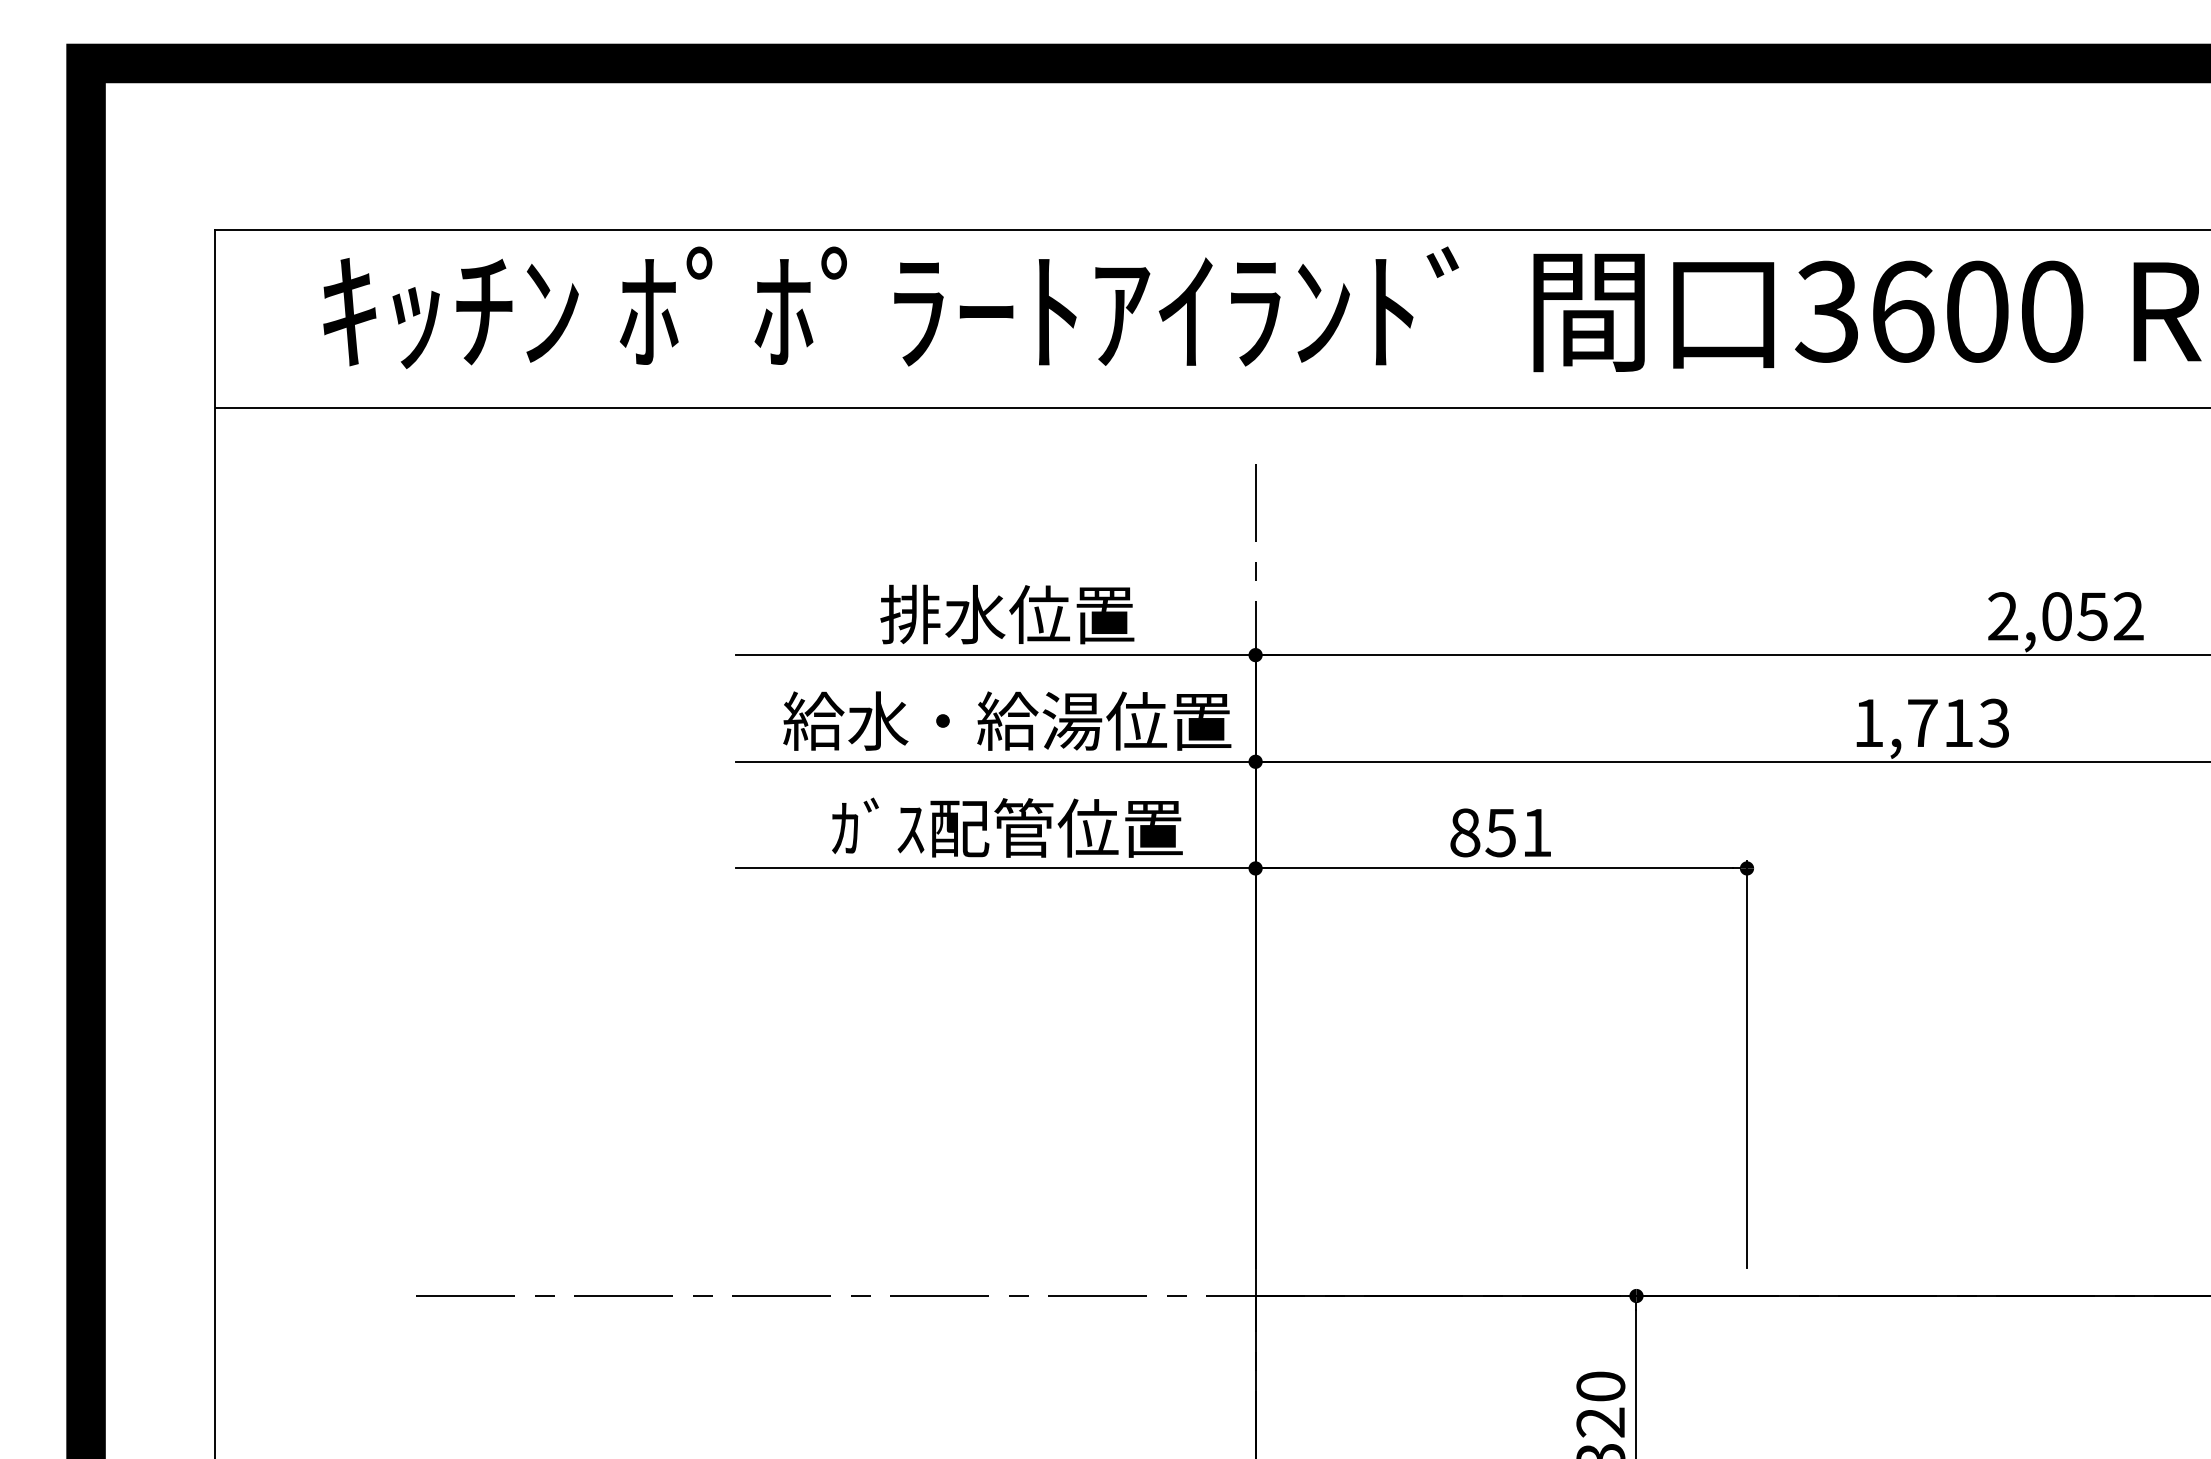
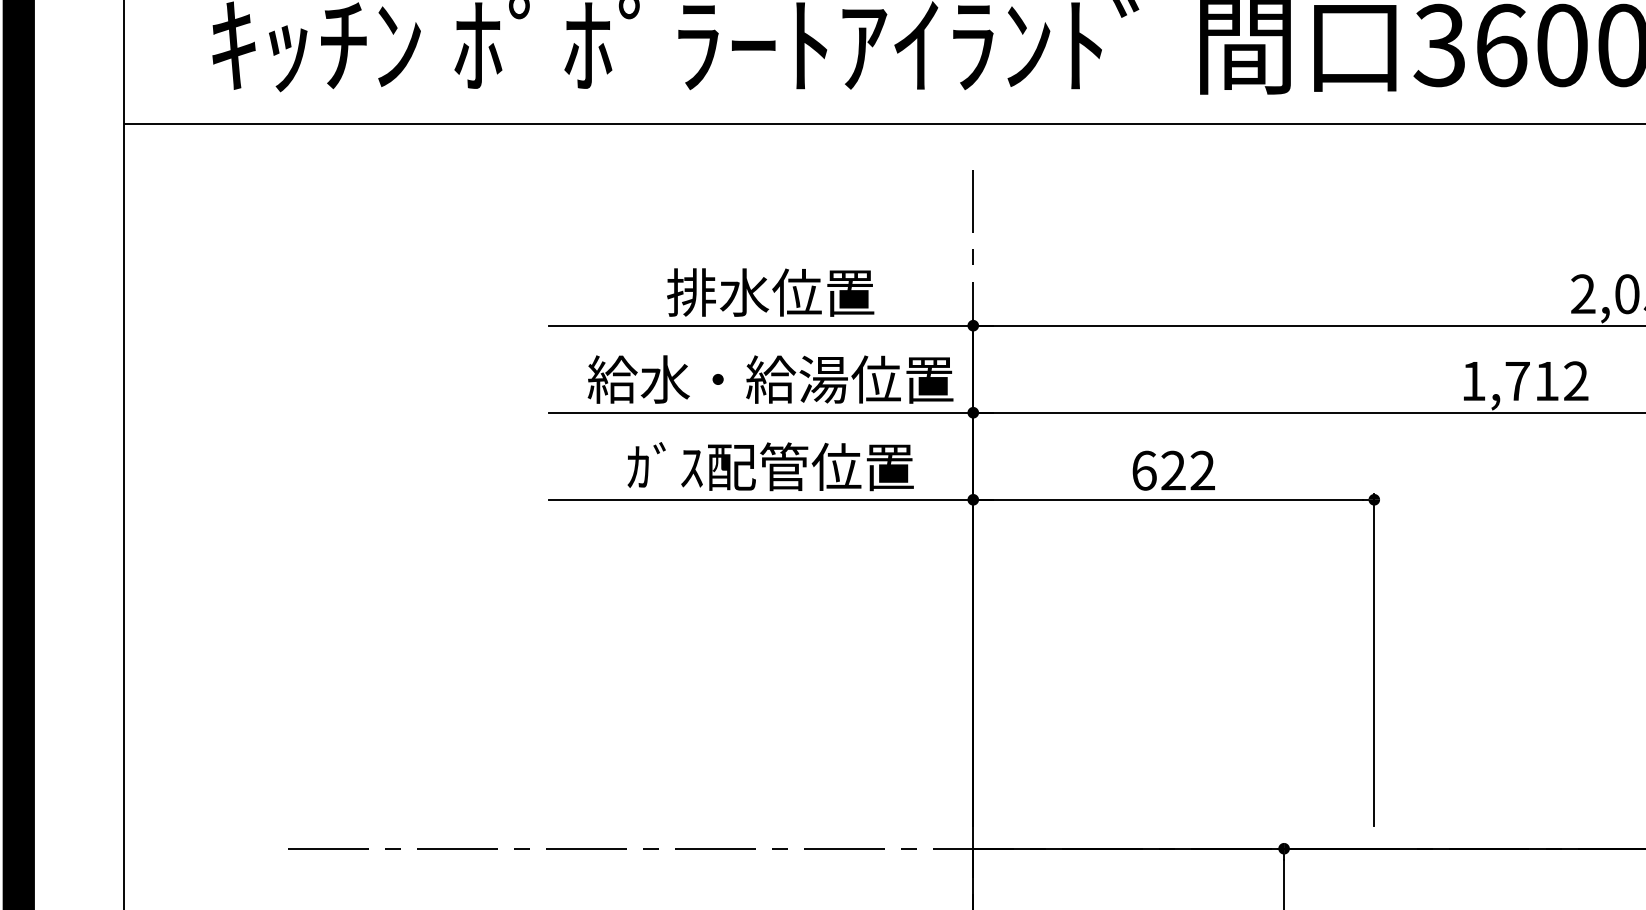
text: (1993, 723) -> (1575, 381), 1,713 -> 1,712
text: (1500, 832) -> (1173, 470), 851 -> 622

